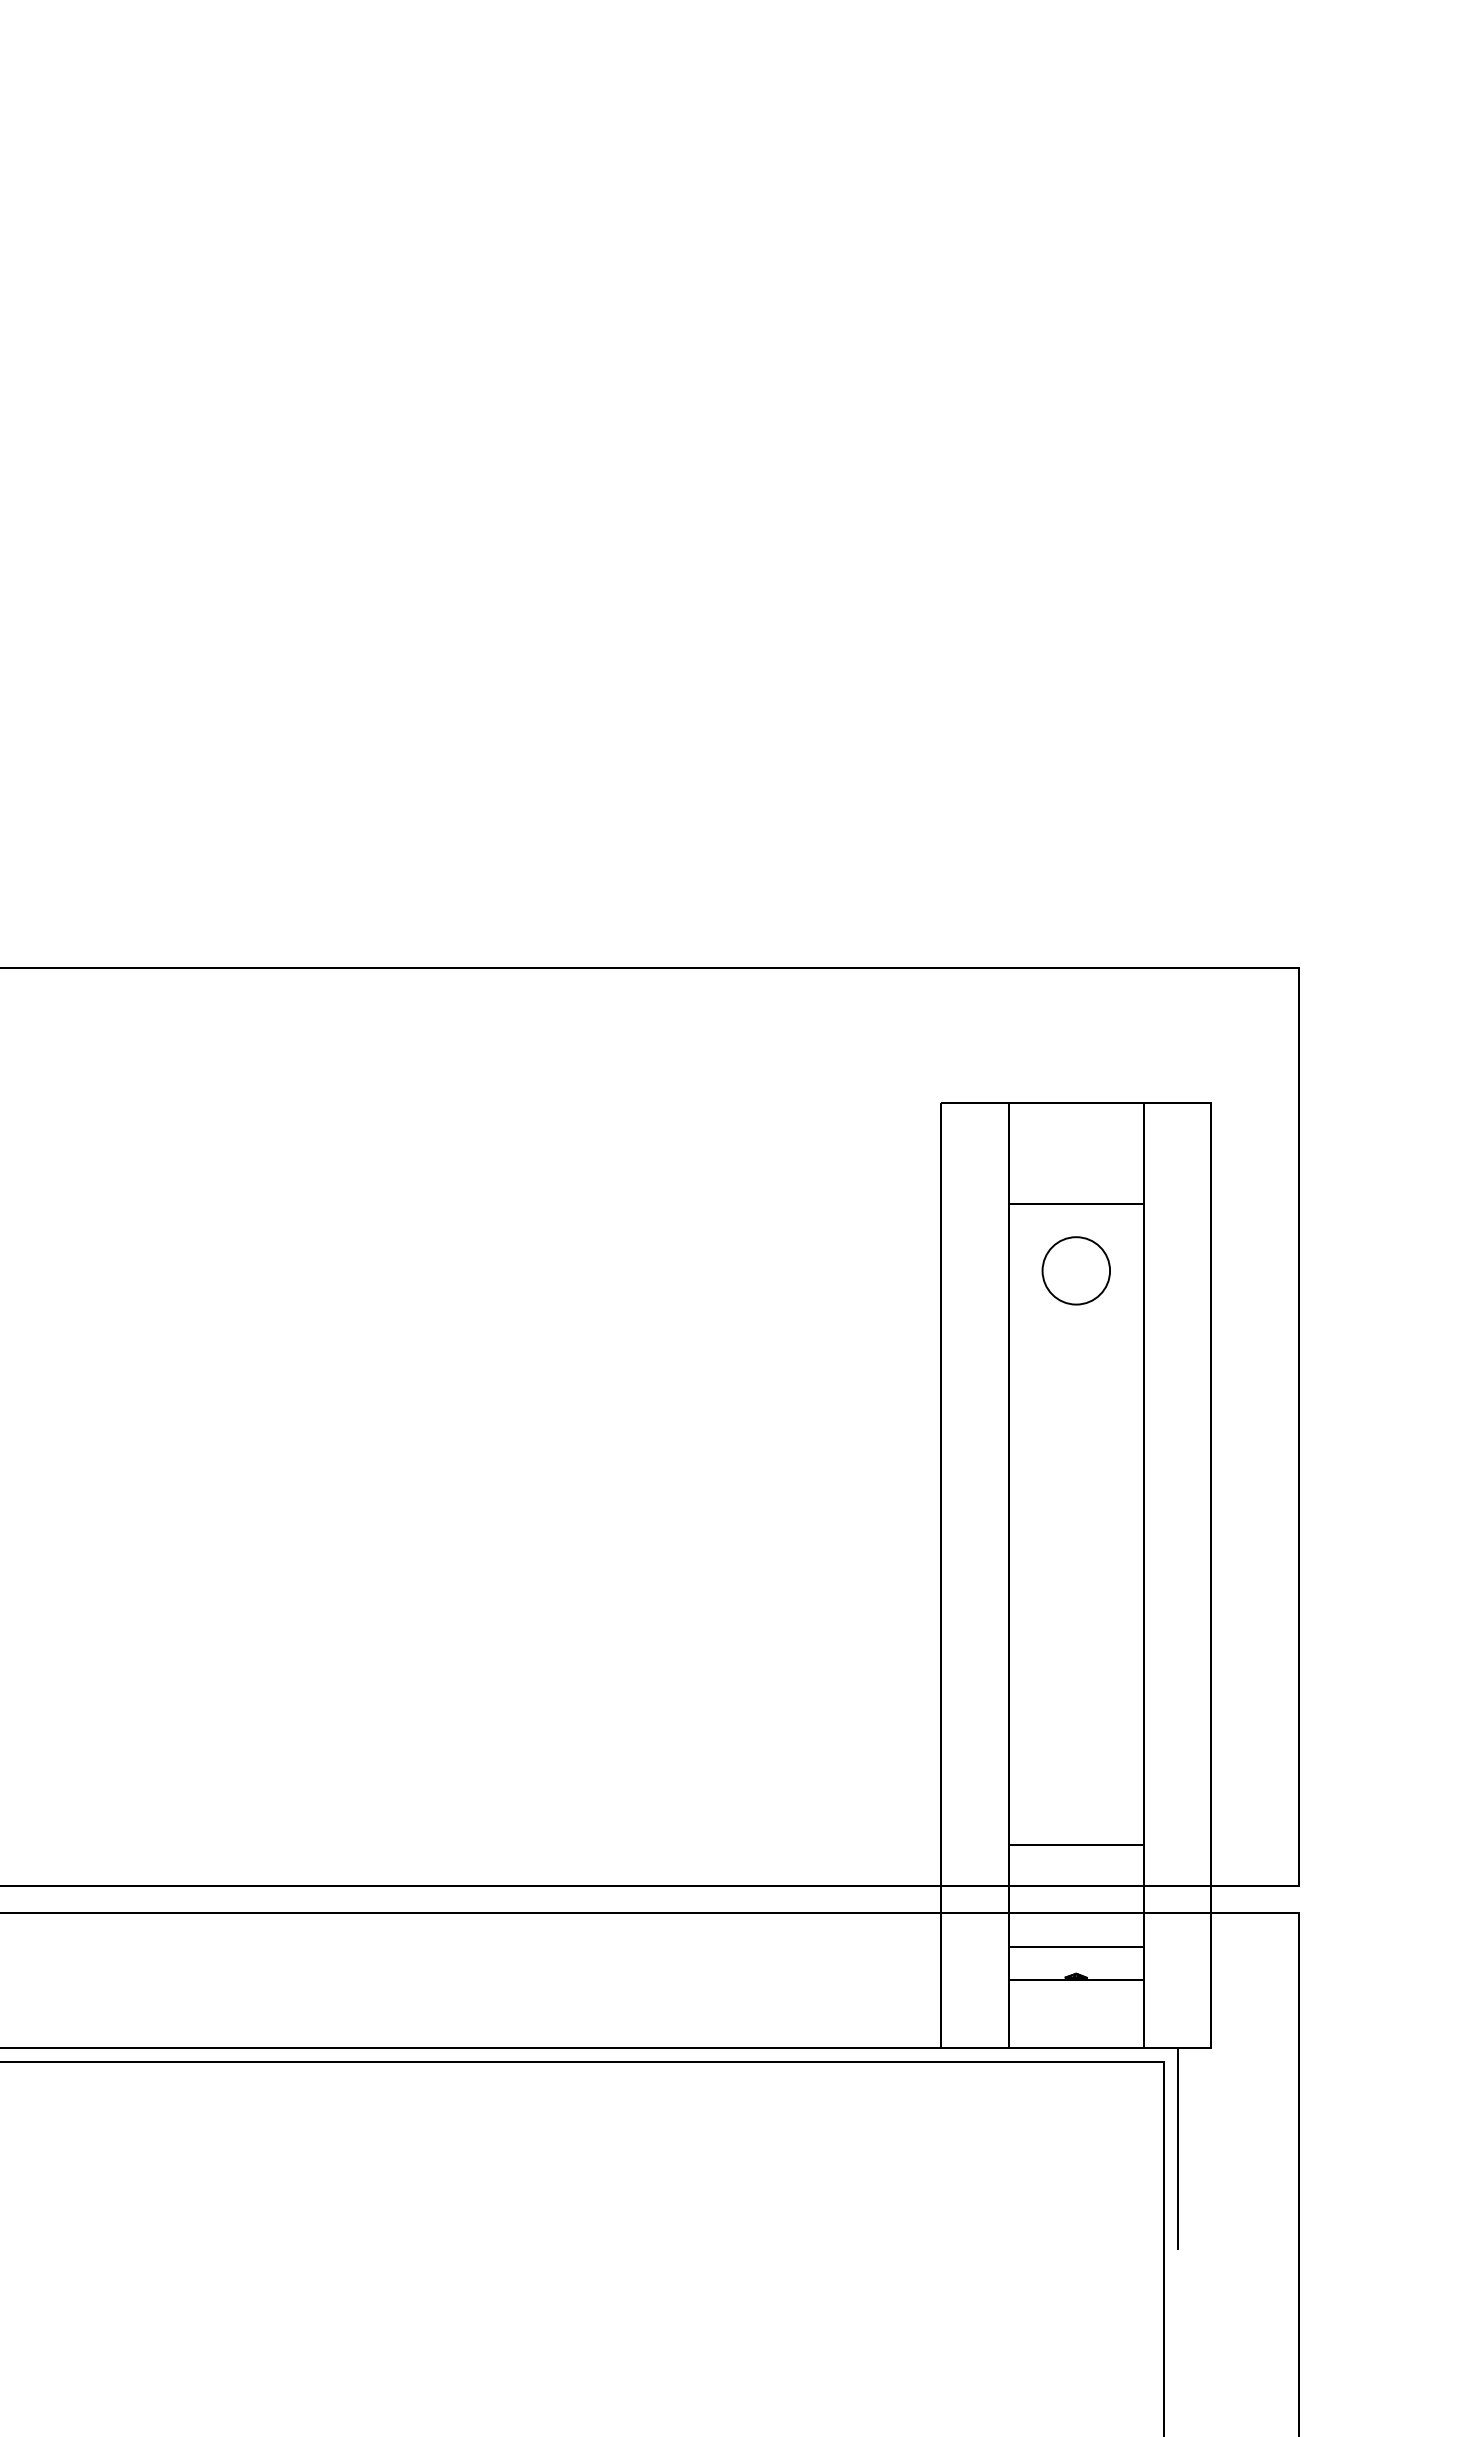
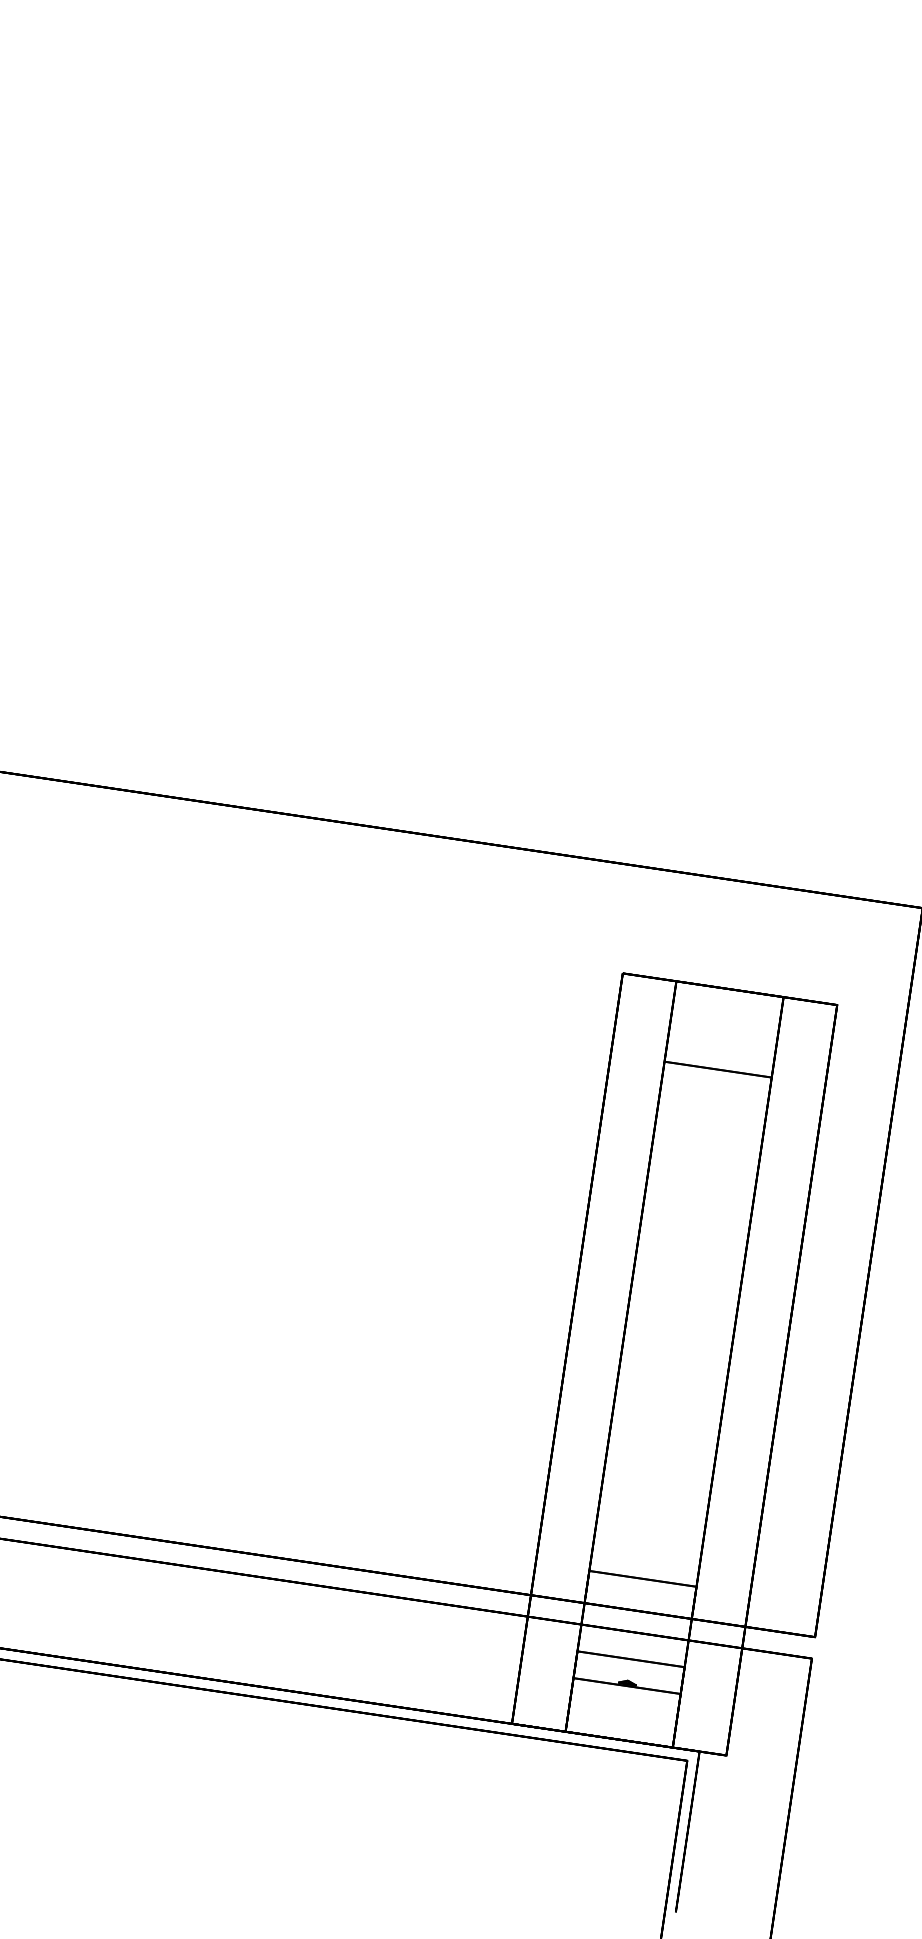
circle: (1075, 1270) -> (709, 1122), removed

